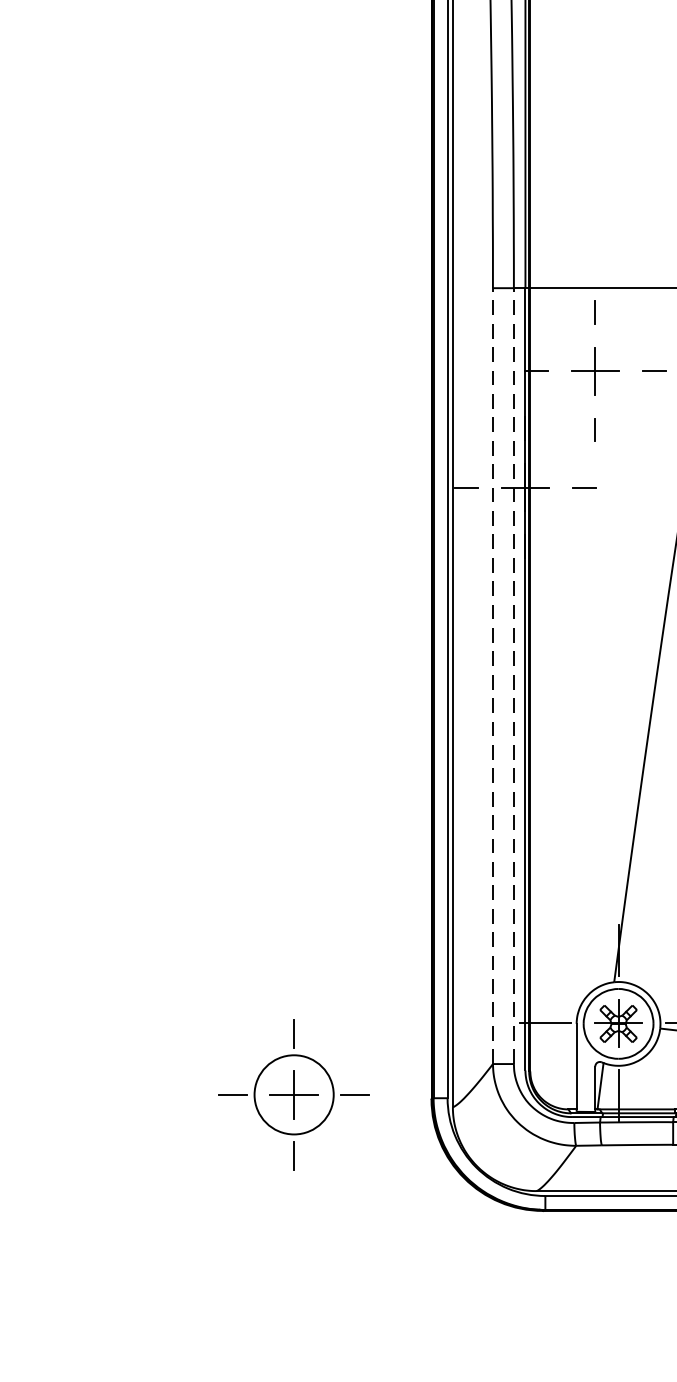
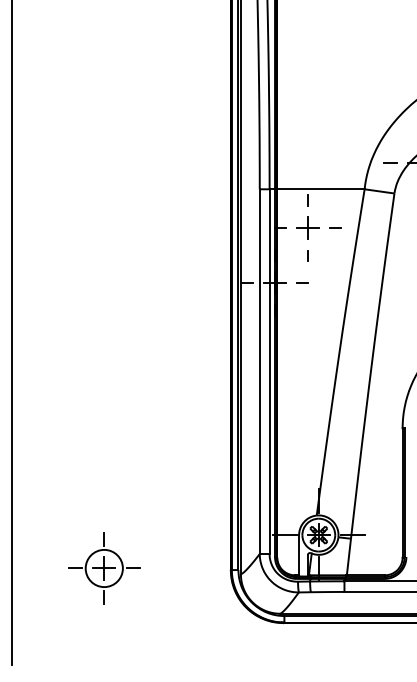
line: (492, 675) -> (259, 371), dashed -> solid
line: (513, 675) -> (269, 371), dashed -> solid
part: (294, 1094) -> (104, 568), moved

